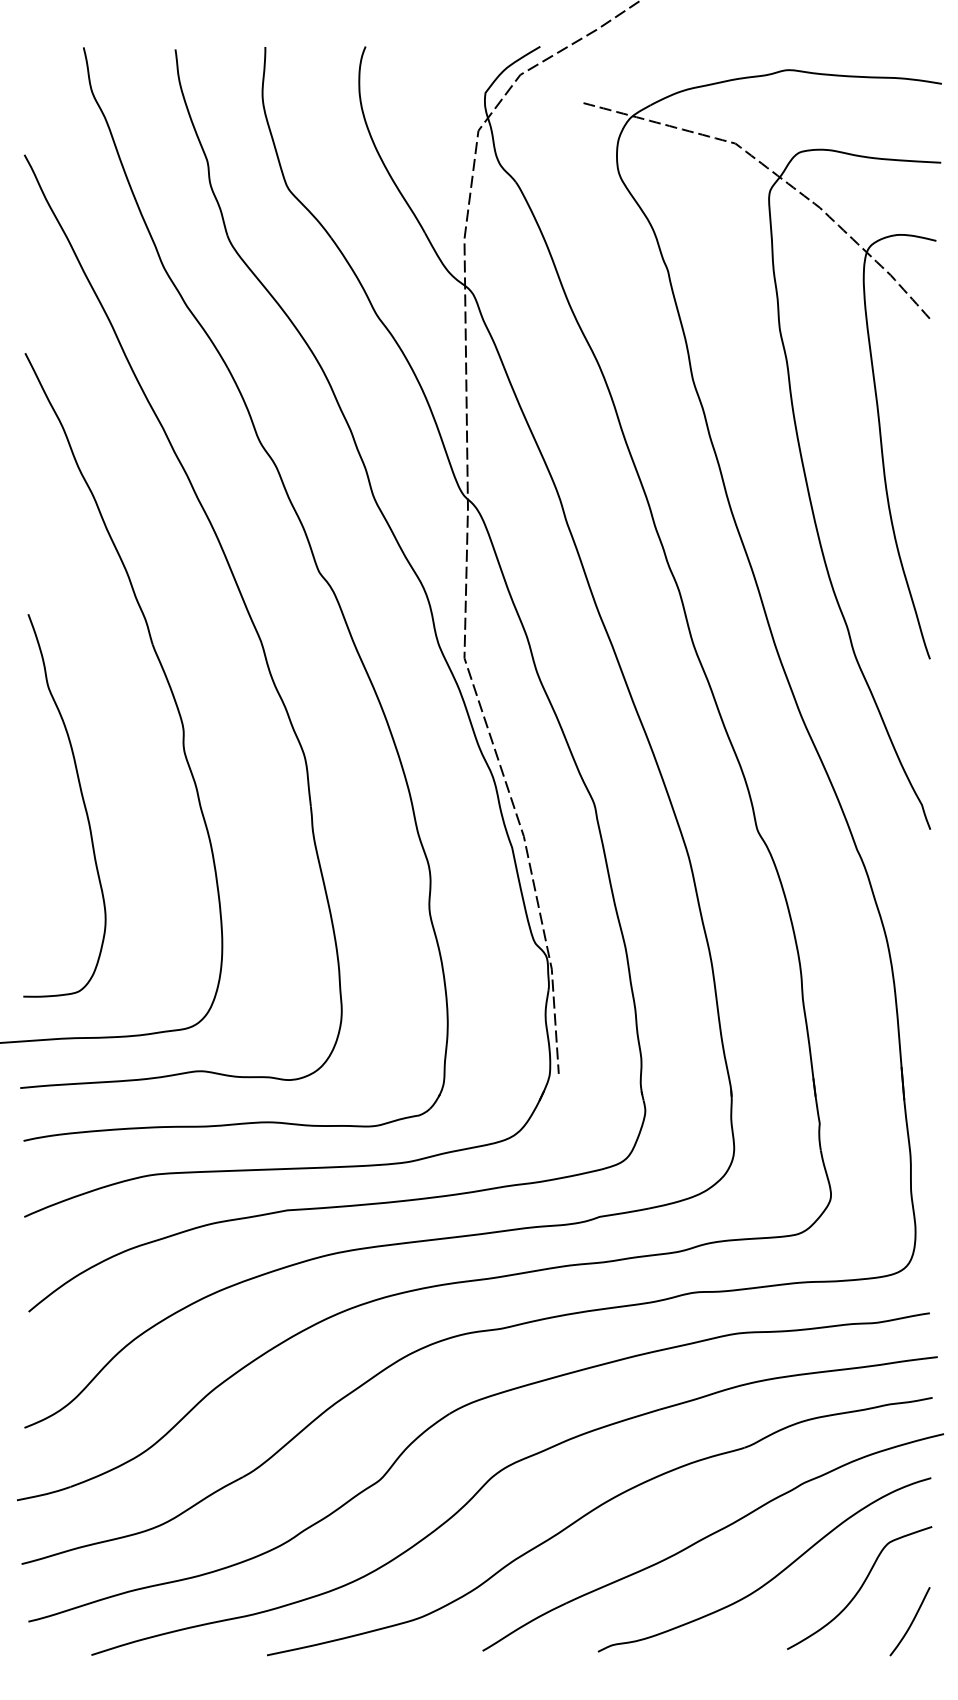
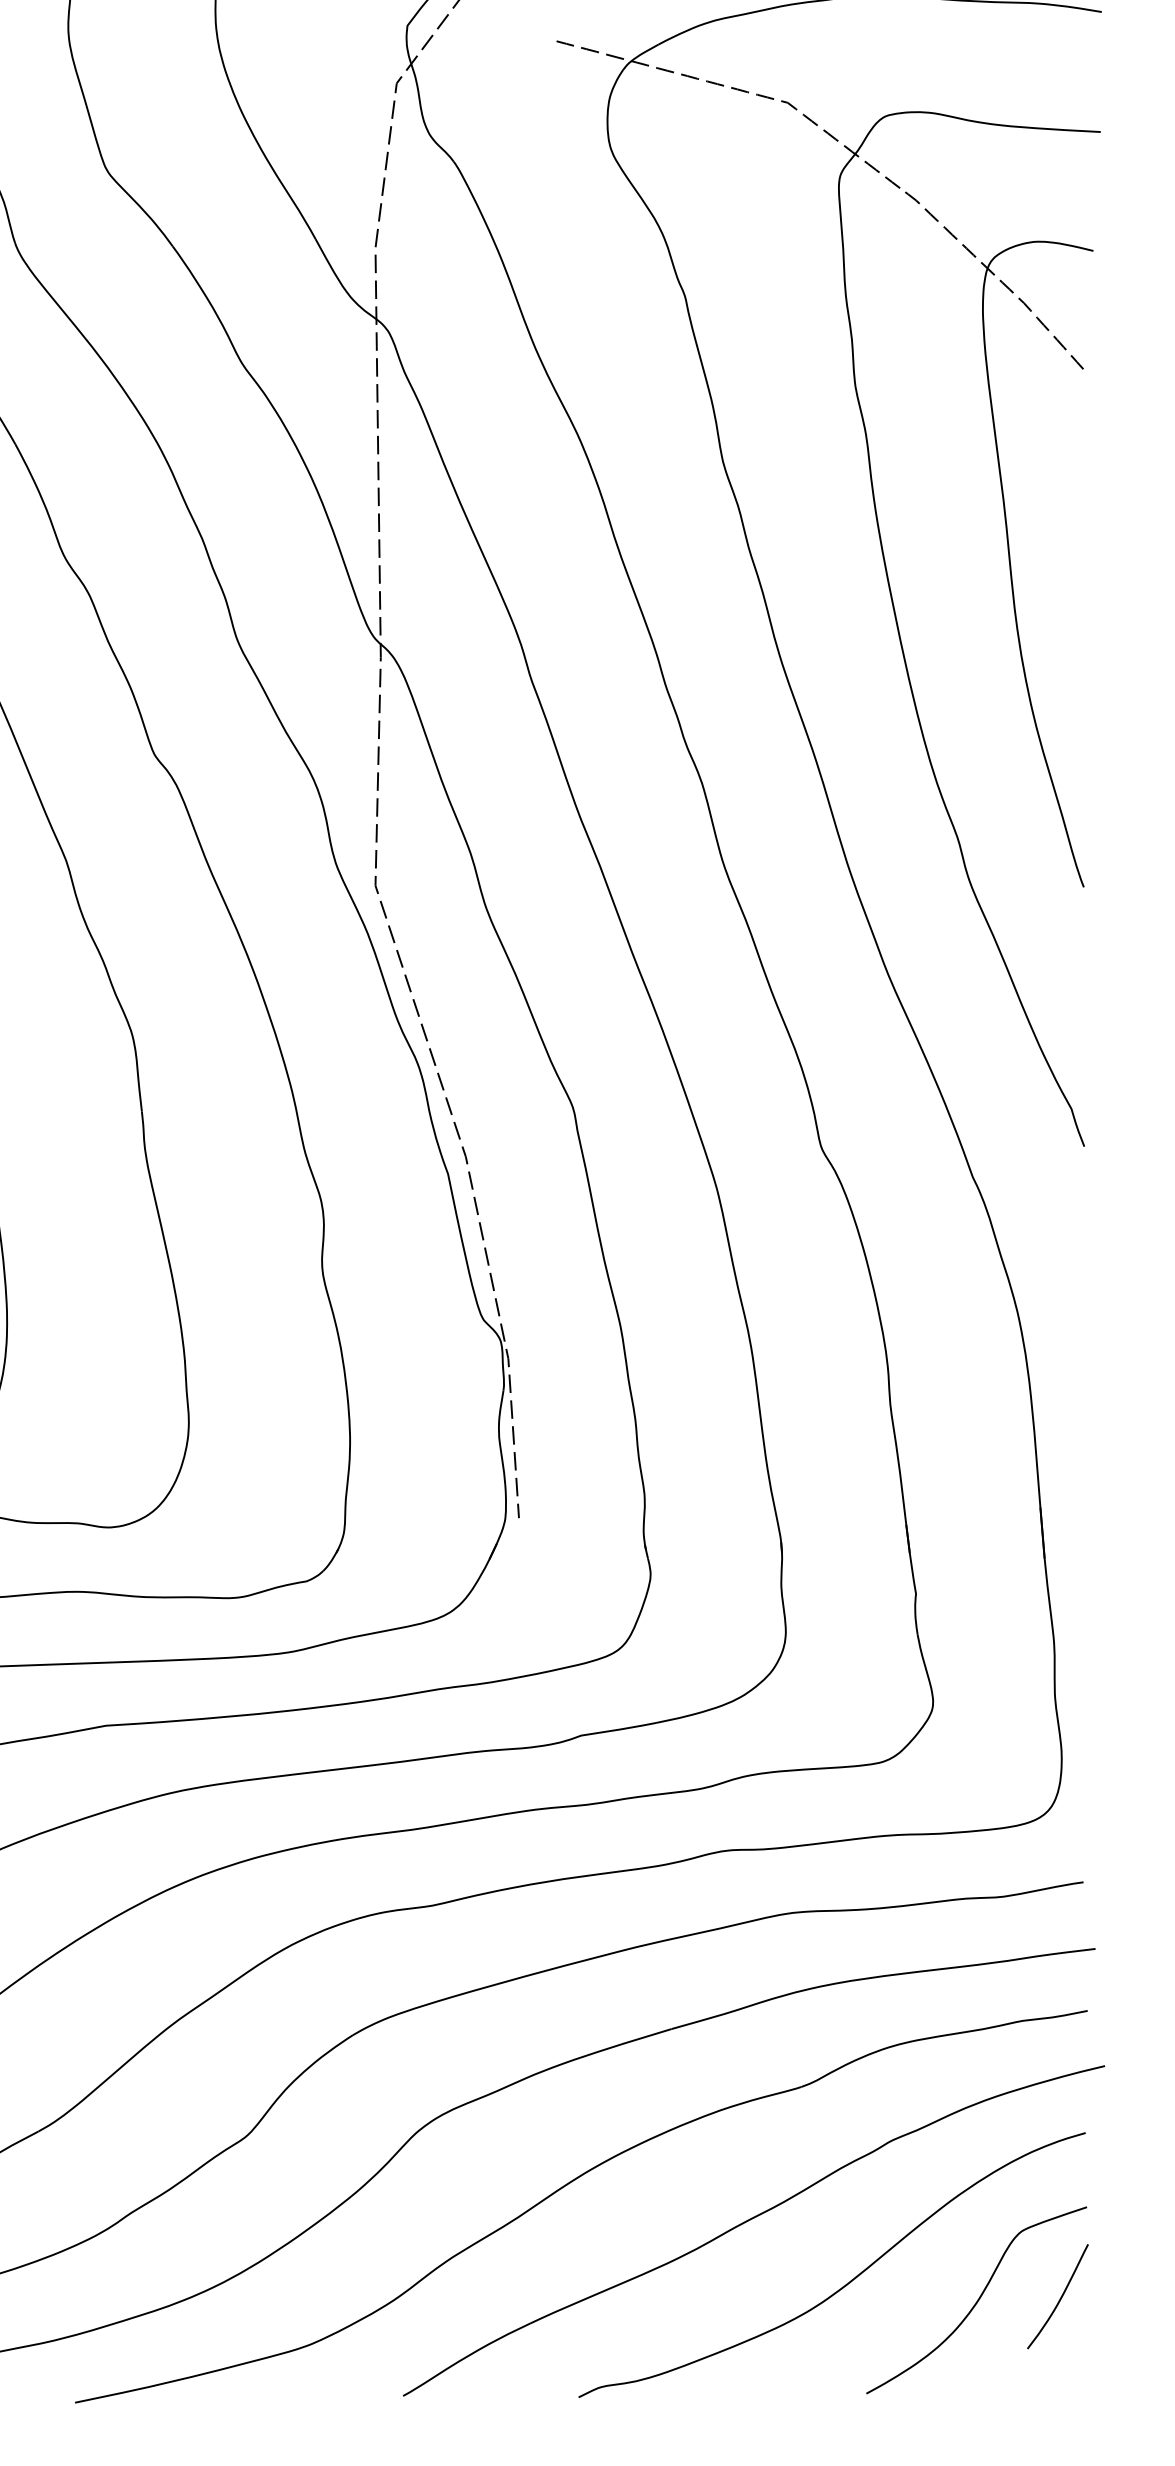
curve: (911, 1621) -> (1060, 2296), moved

